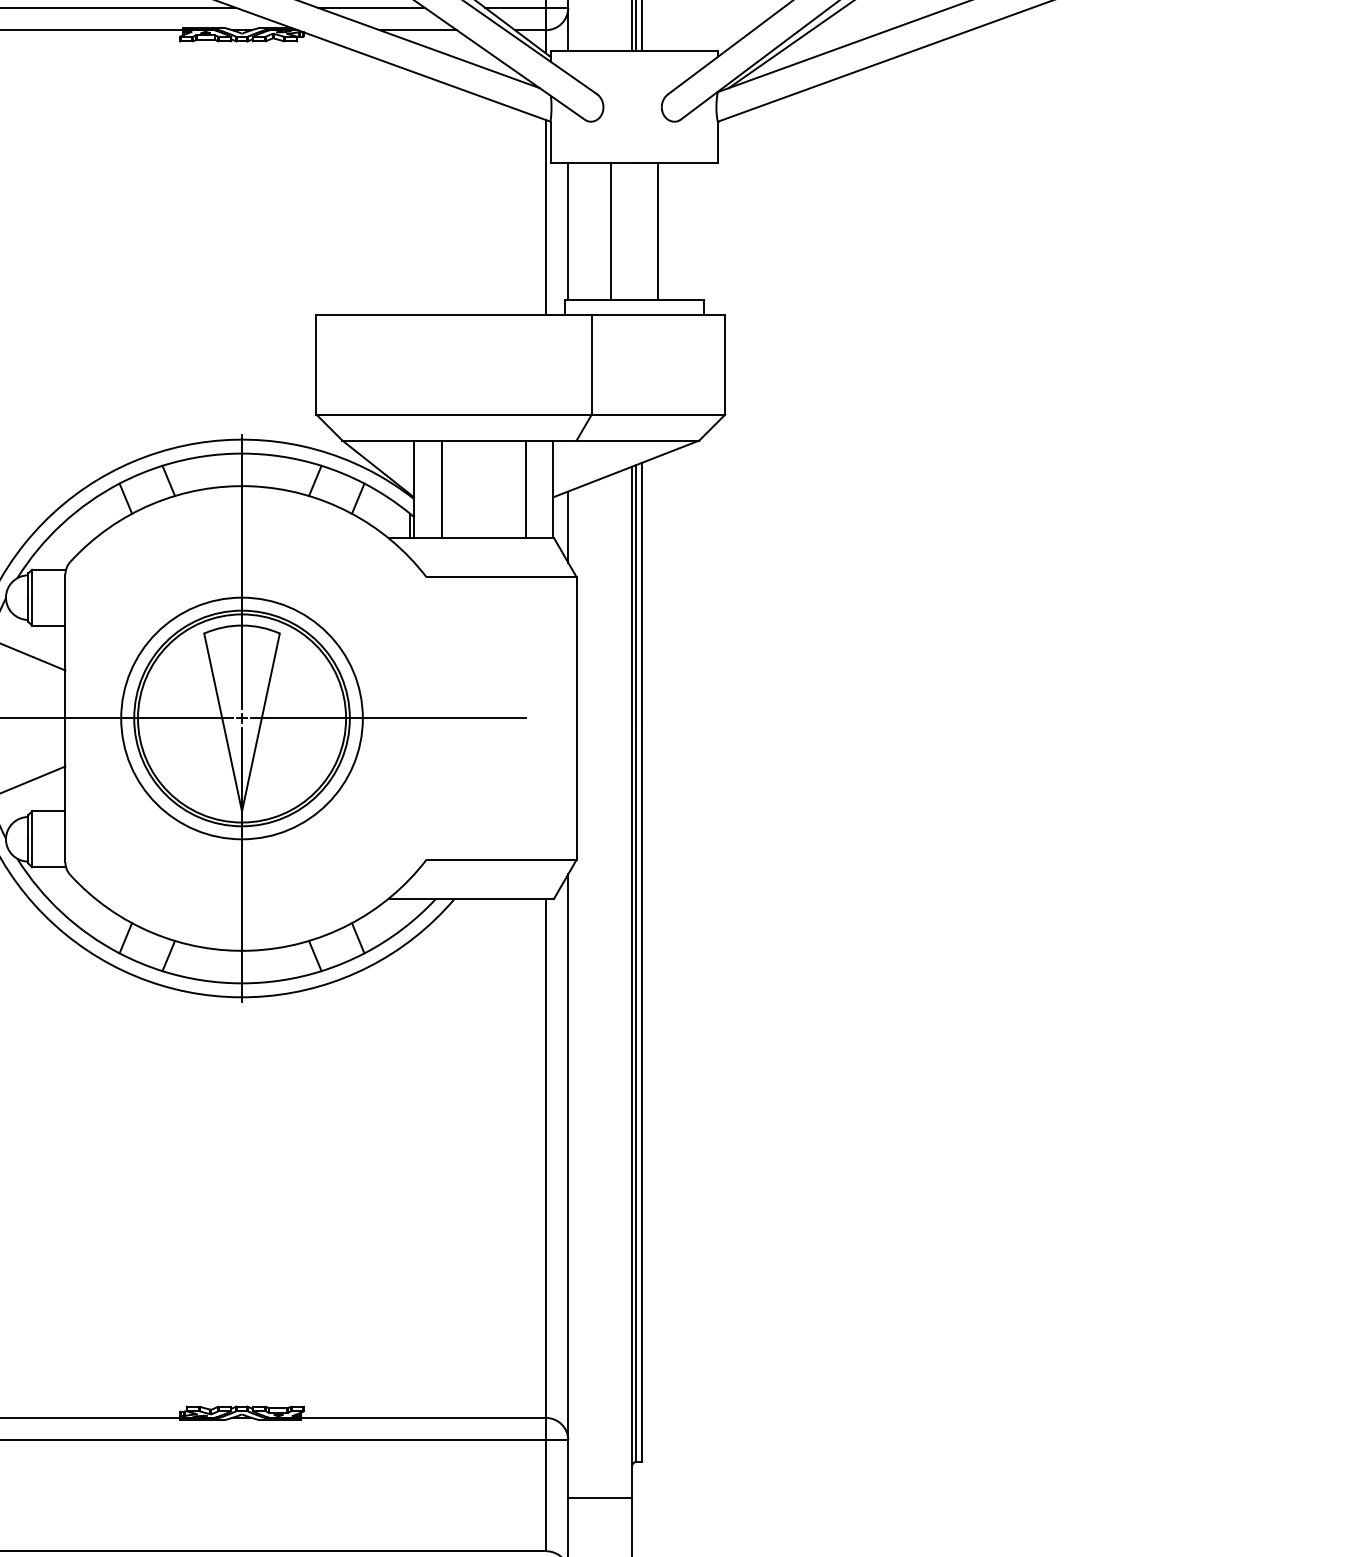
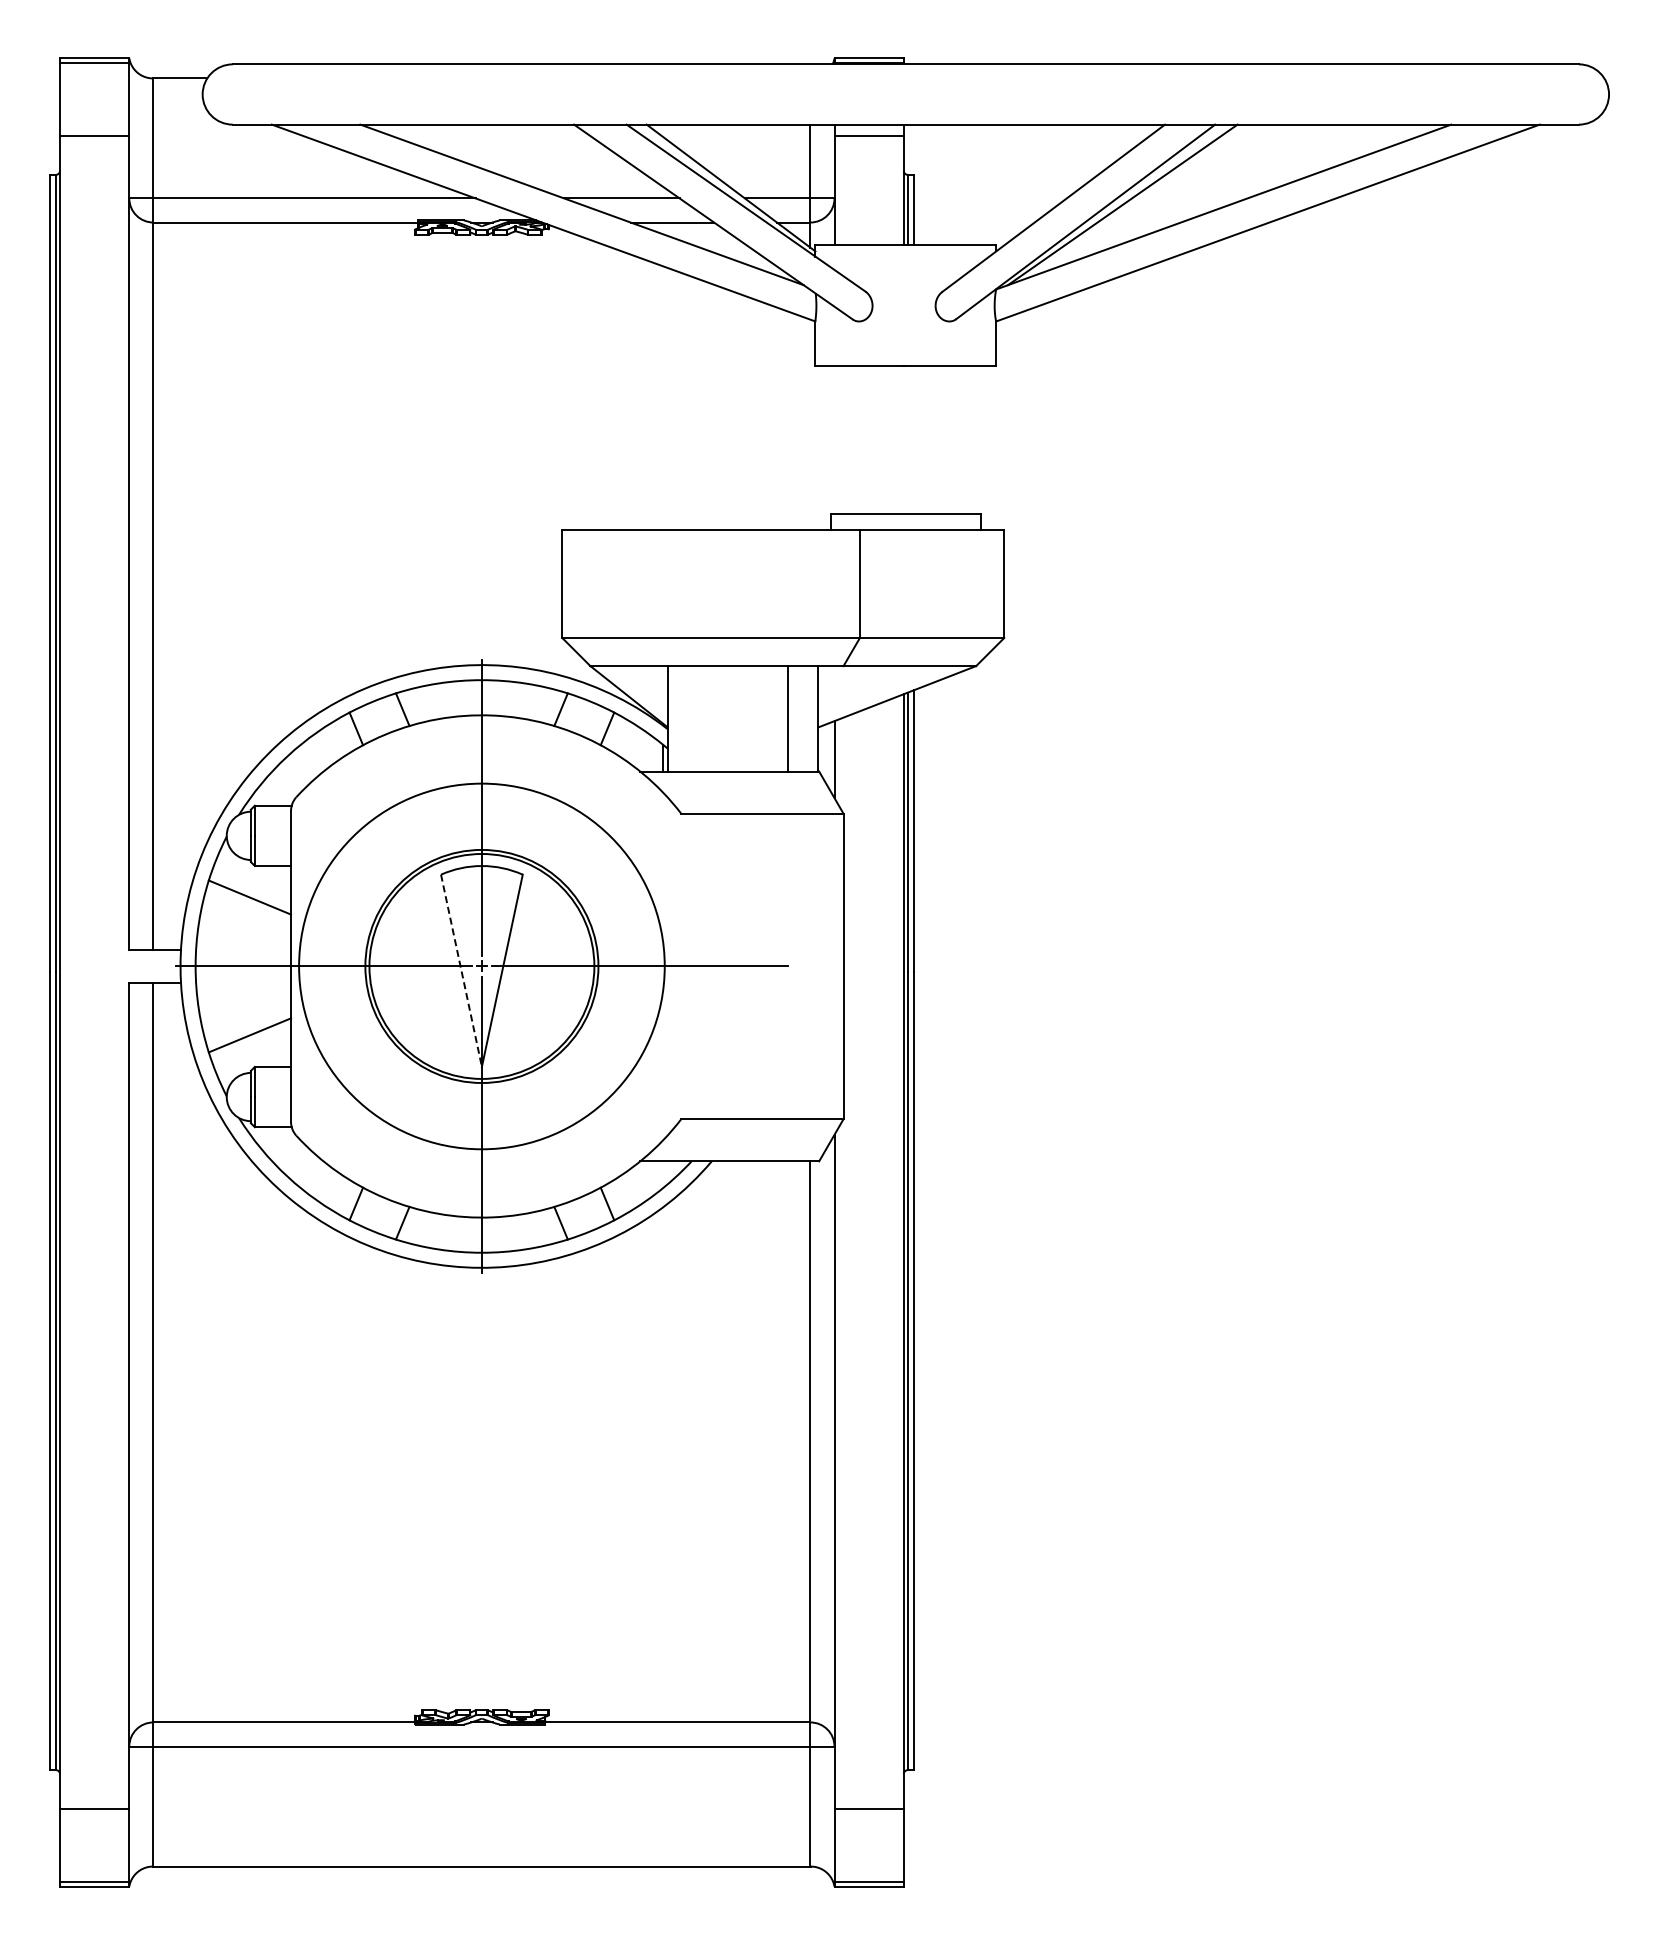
line: (546, 217) -> (810, 424), removed
line: (568, 230) -> (834, 439), removed
line: (610, 230) -> (880, 439), removed
line: (657, 230) -> (930, 439), removed
line: (441, 489) -> (697, 718), removed
circle: (241, 718) -> (481, 966), size x1.4
line: (223, 723) -> (461, 971), solid -> dashed

